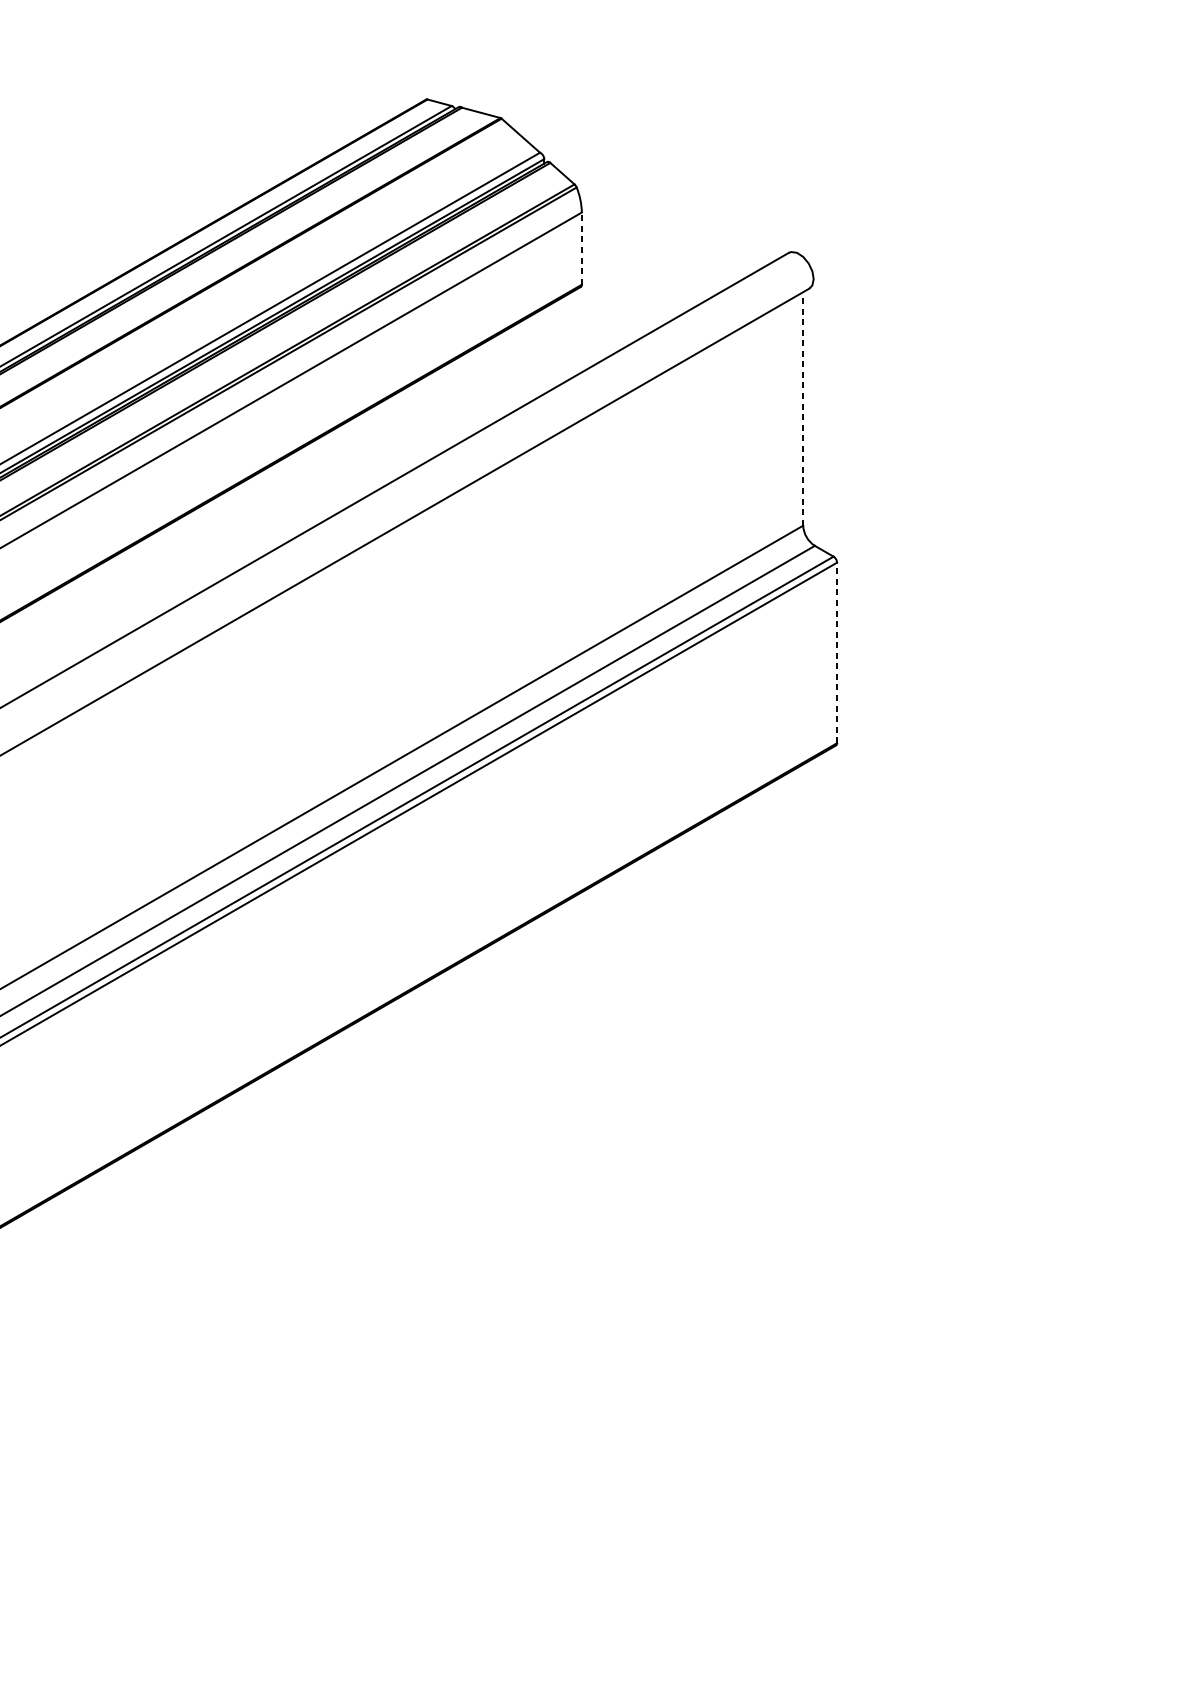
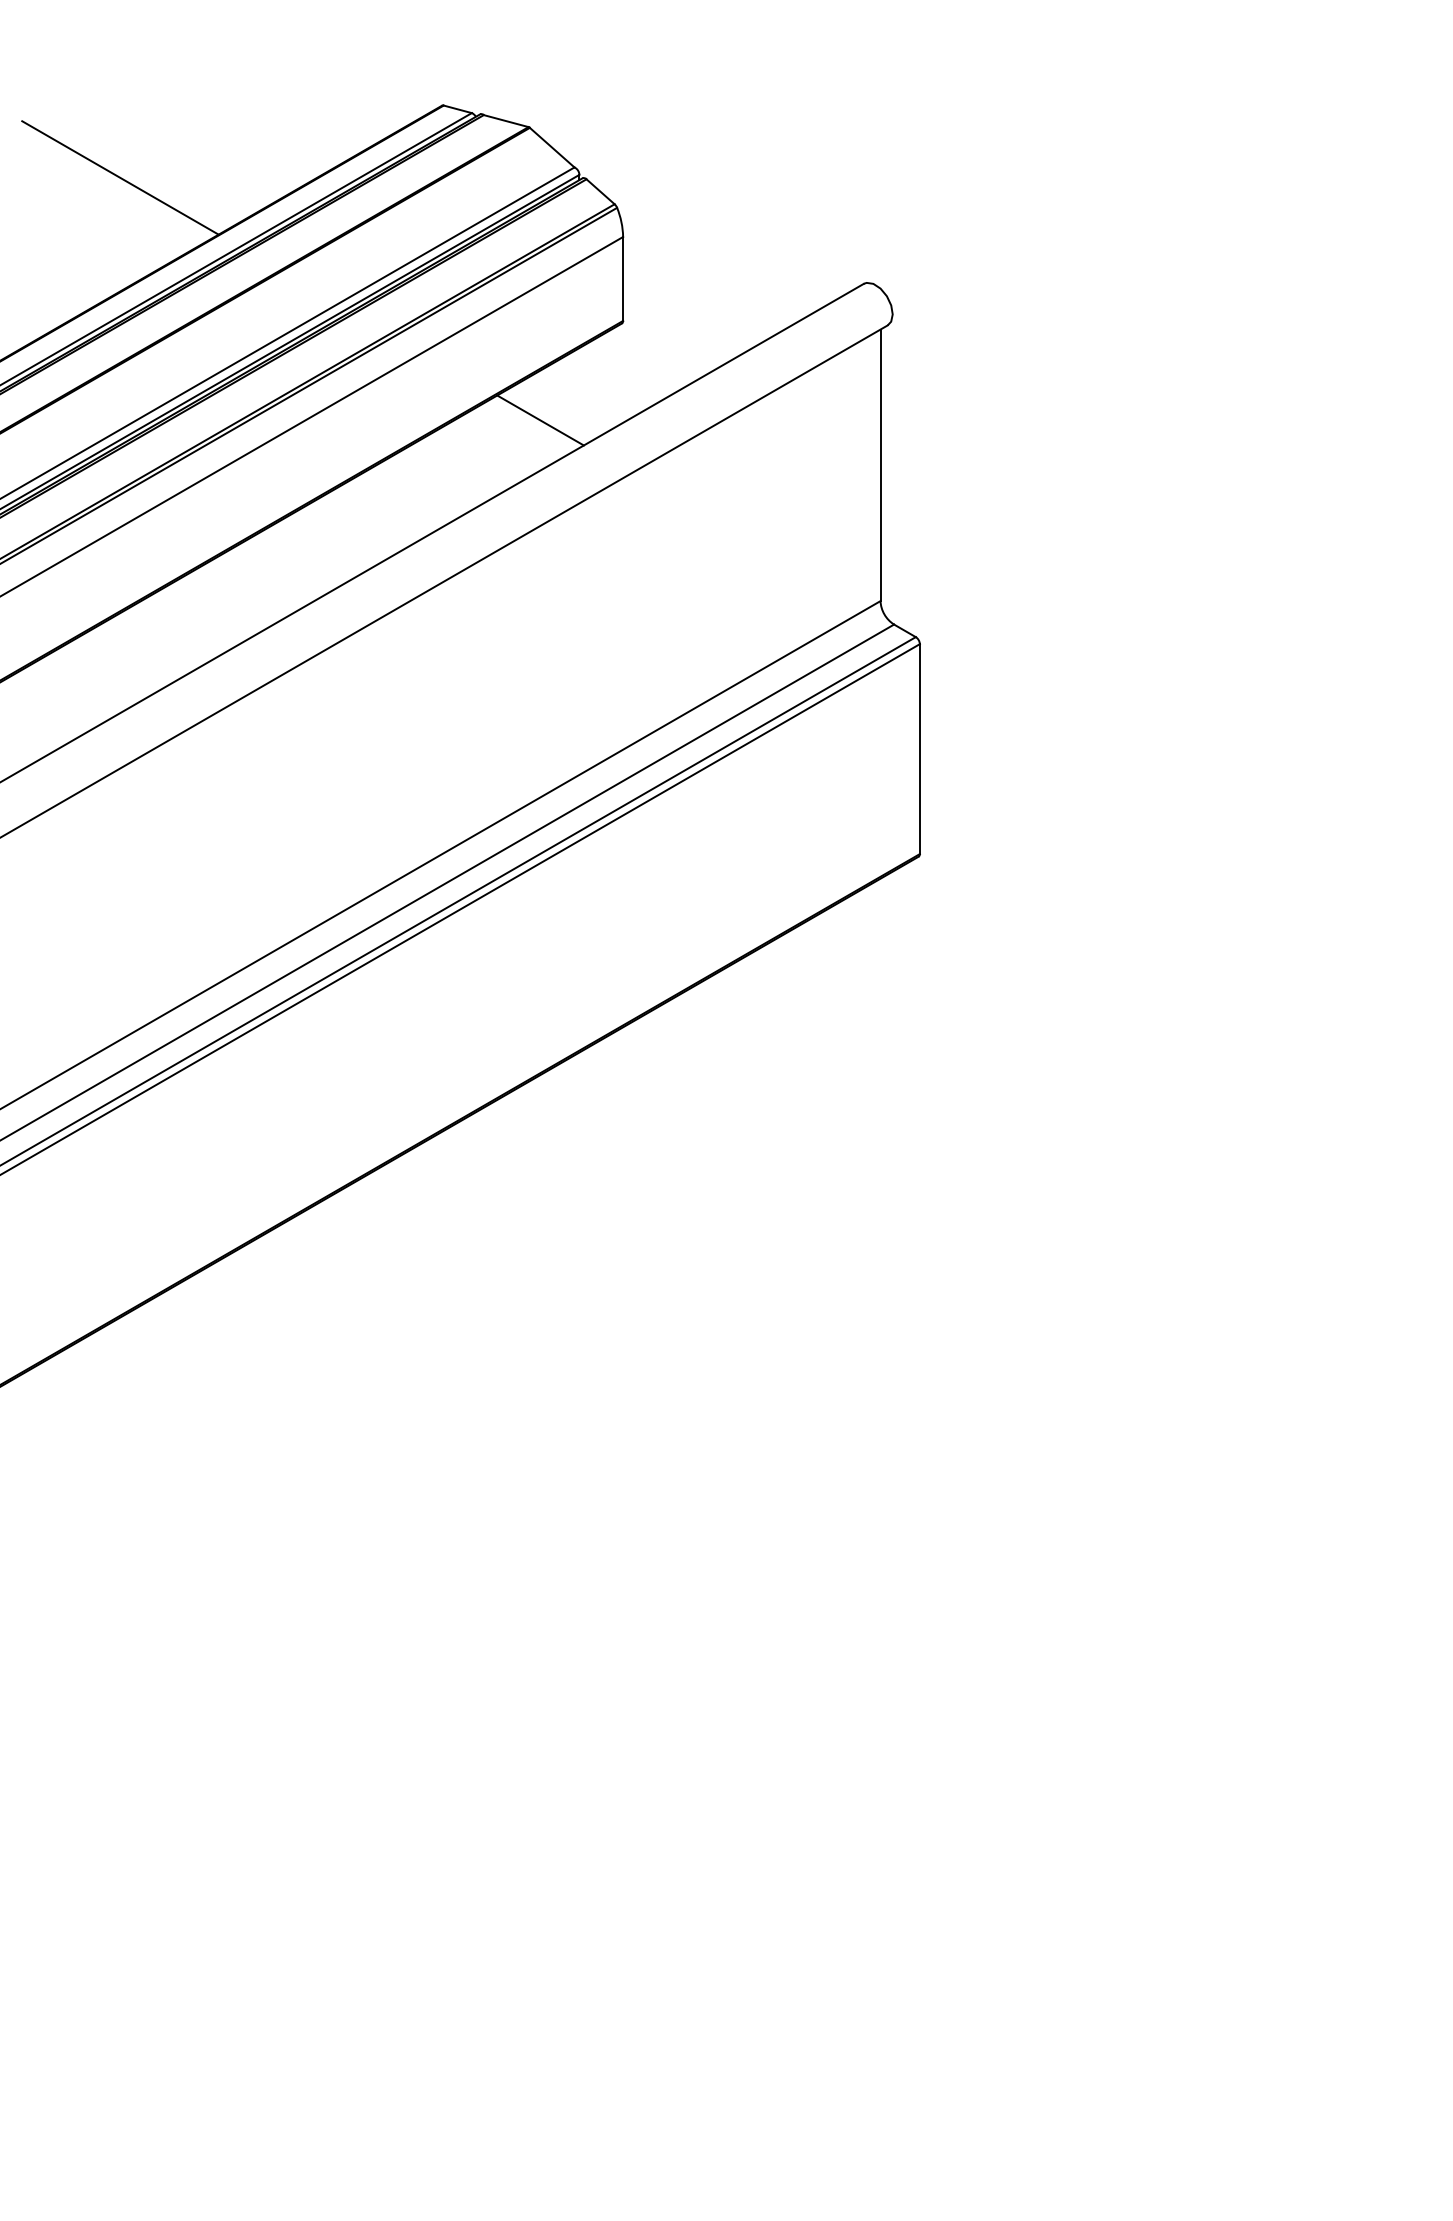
line: (149, 161) -> (120, 177), added
line: (582, 248) -> (623, 278), dashed -> solid
line: (510, 370) -> (540, 420), added
line: (803, 409) -> (880, 465), dashed -> solid
line: (836, 653) -> (919, 749), dashed -> solid

